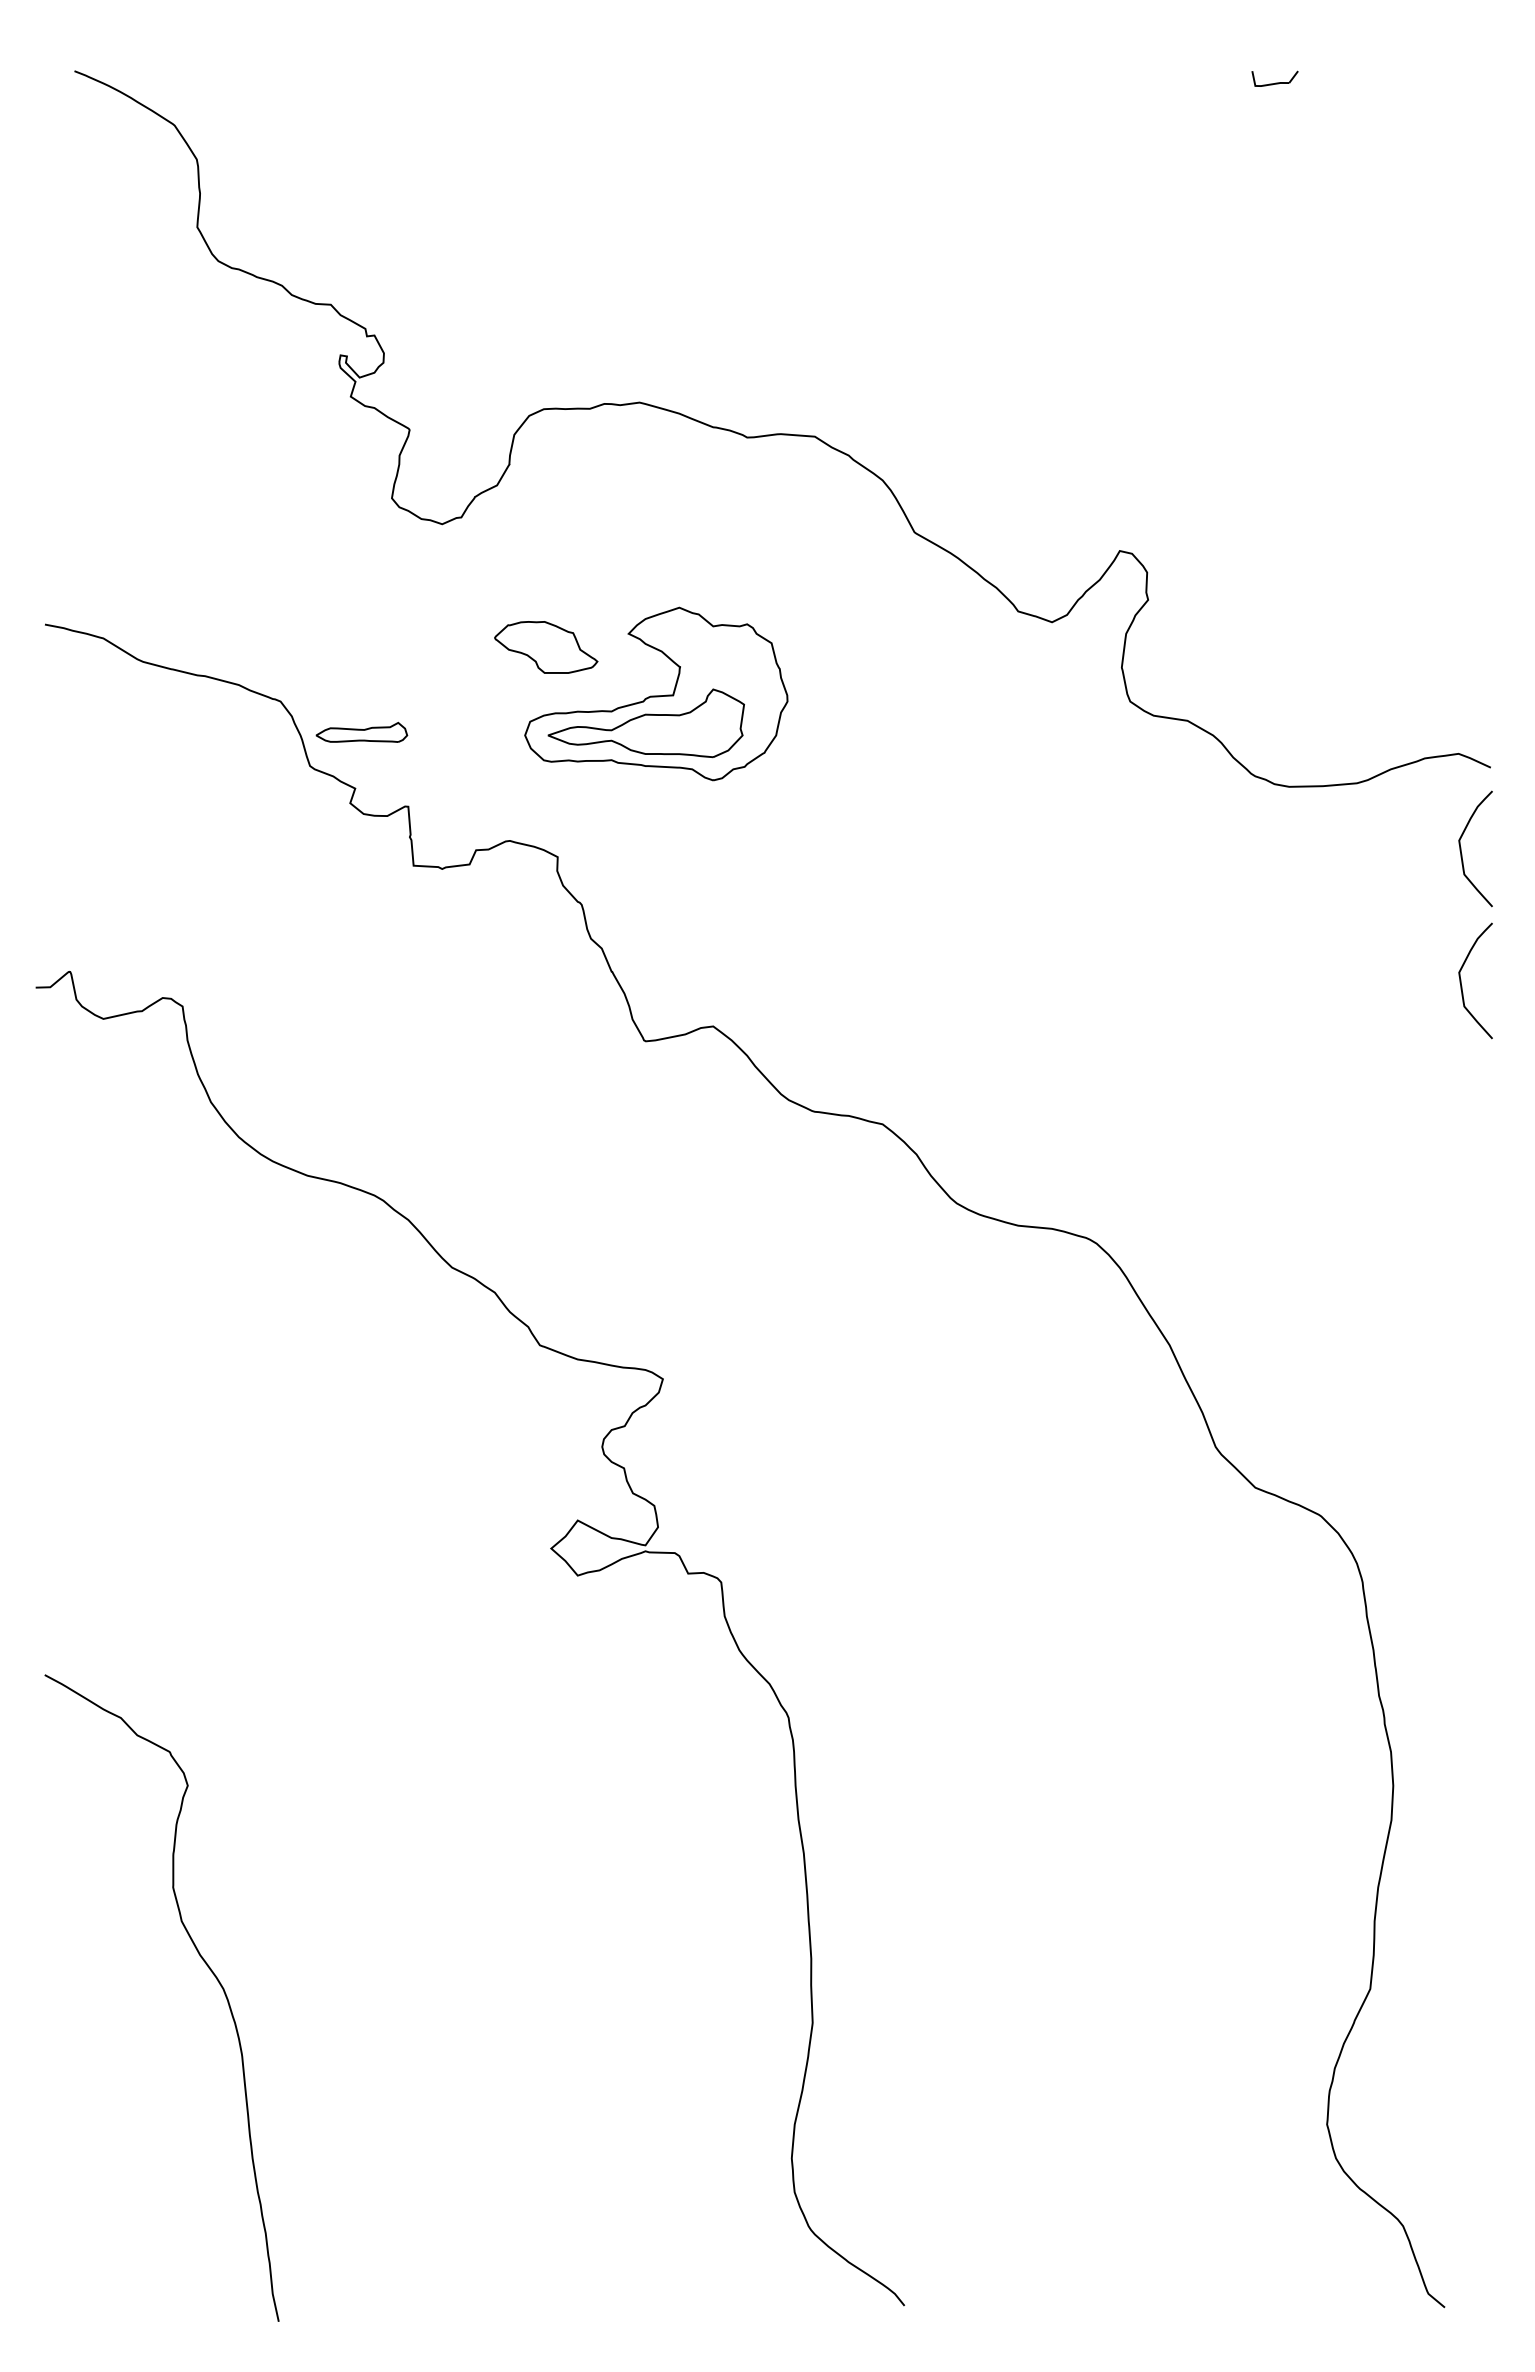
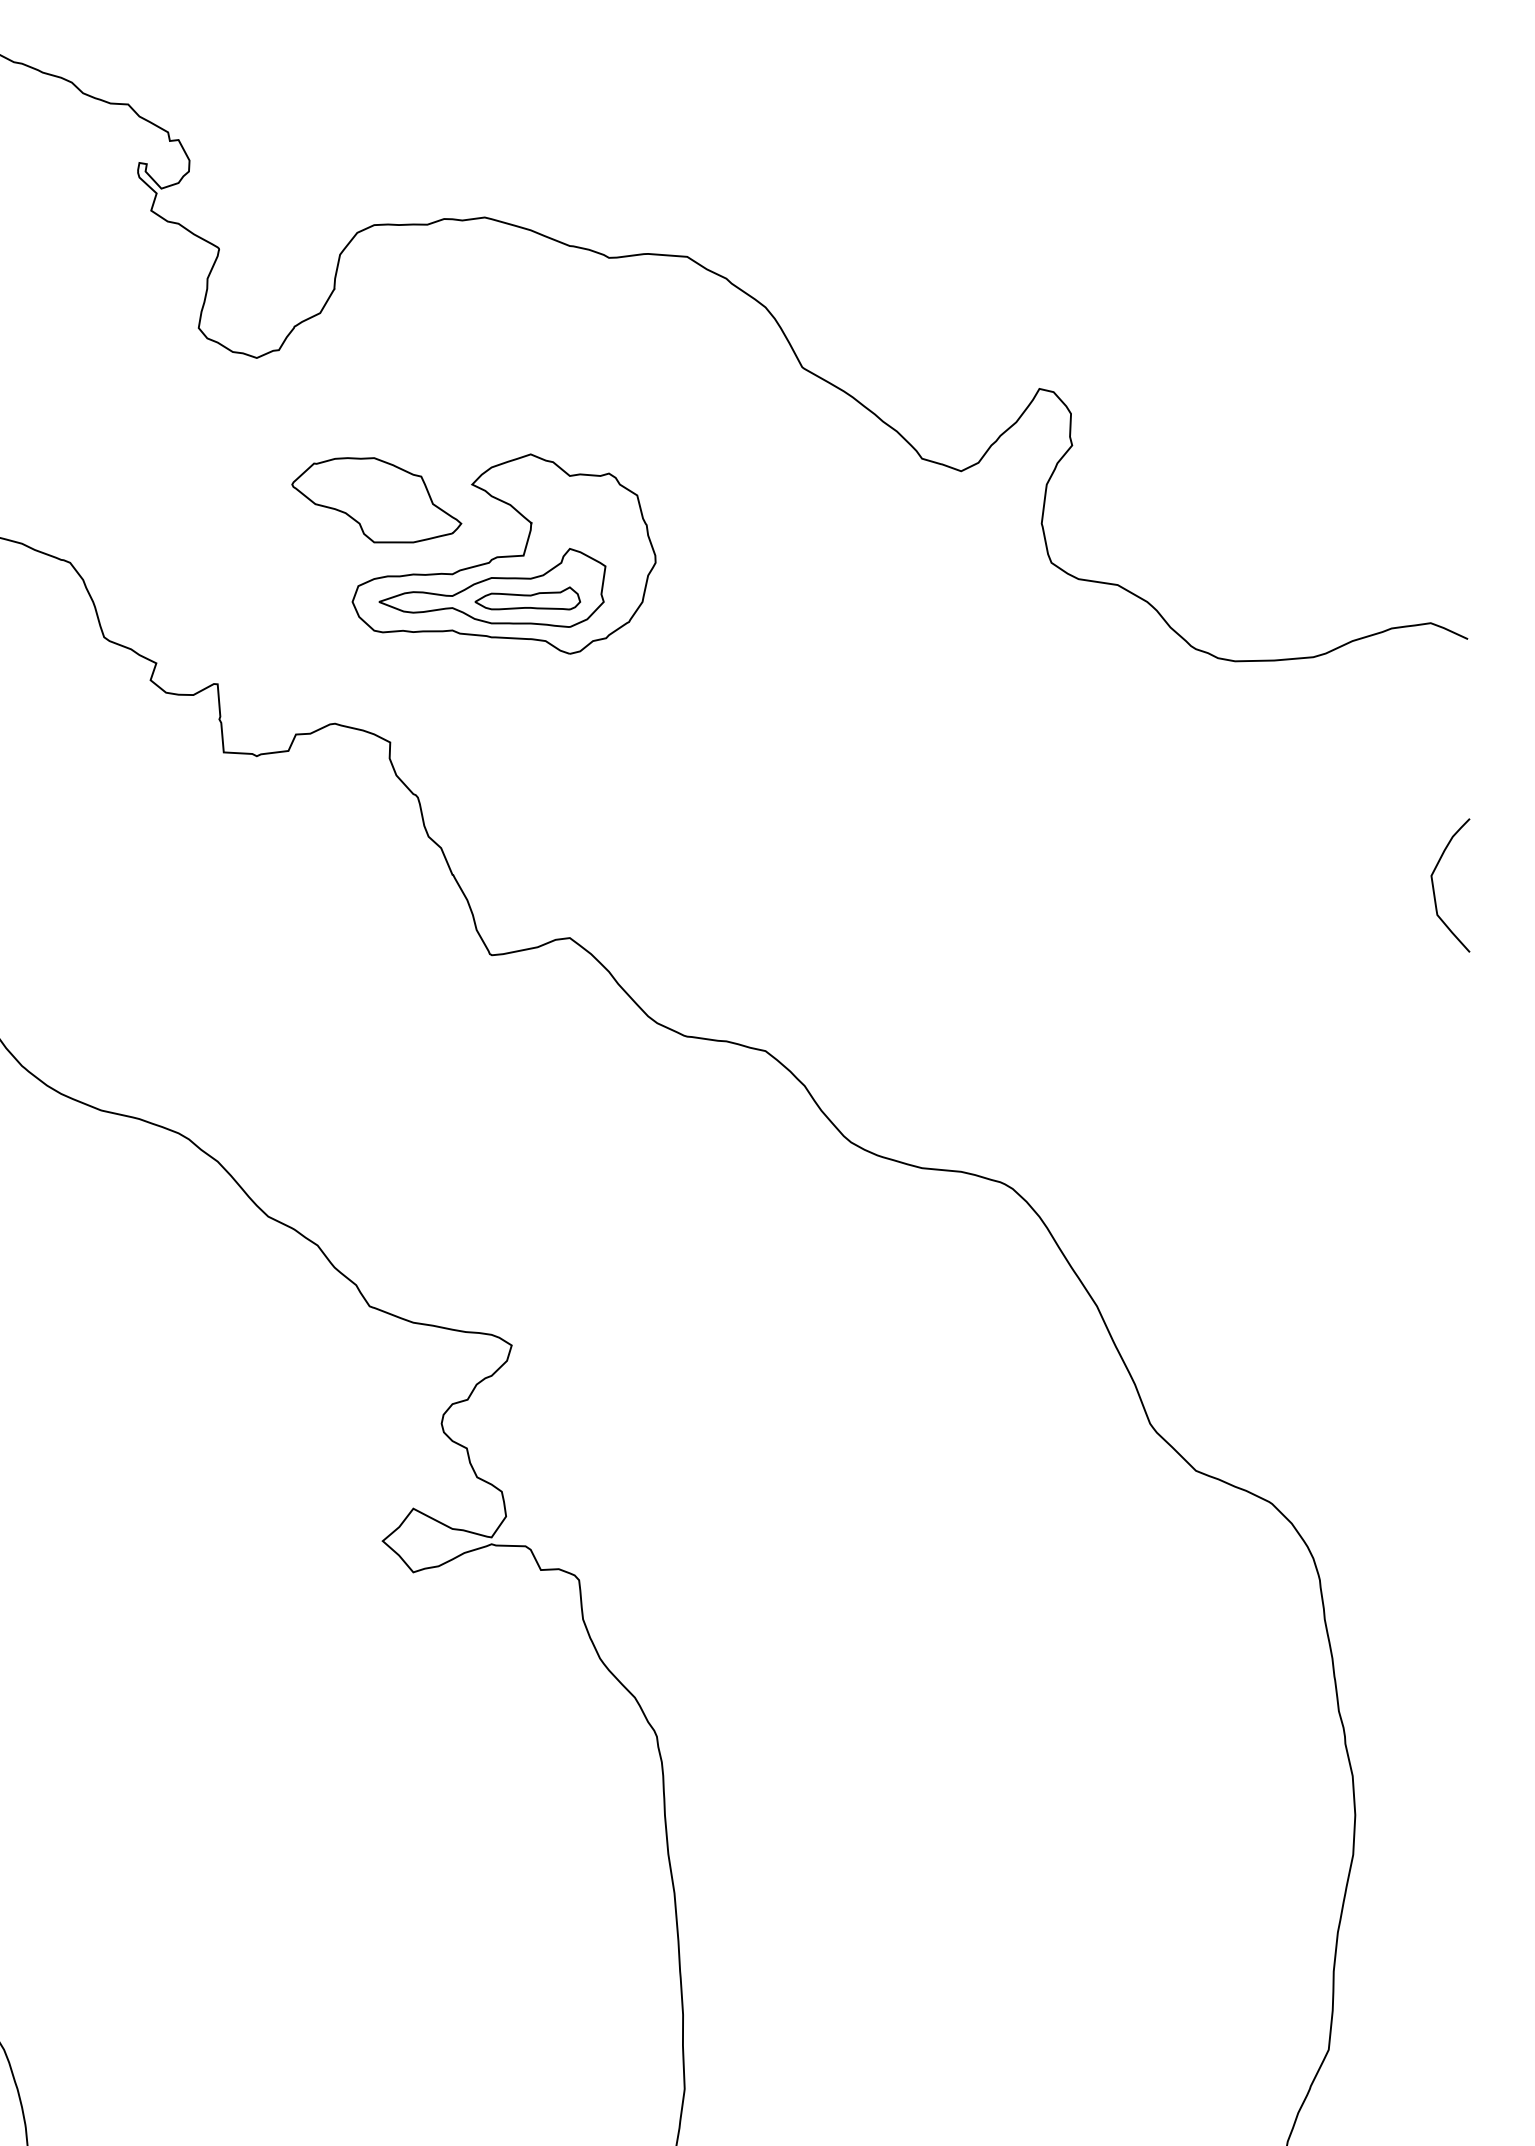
part: (546, 647) -> (377, 500), size x1.43
part: (361, 731) -> (527, 597), moved
curve: (1461, 848) -> (1434, 732), removed

